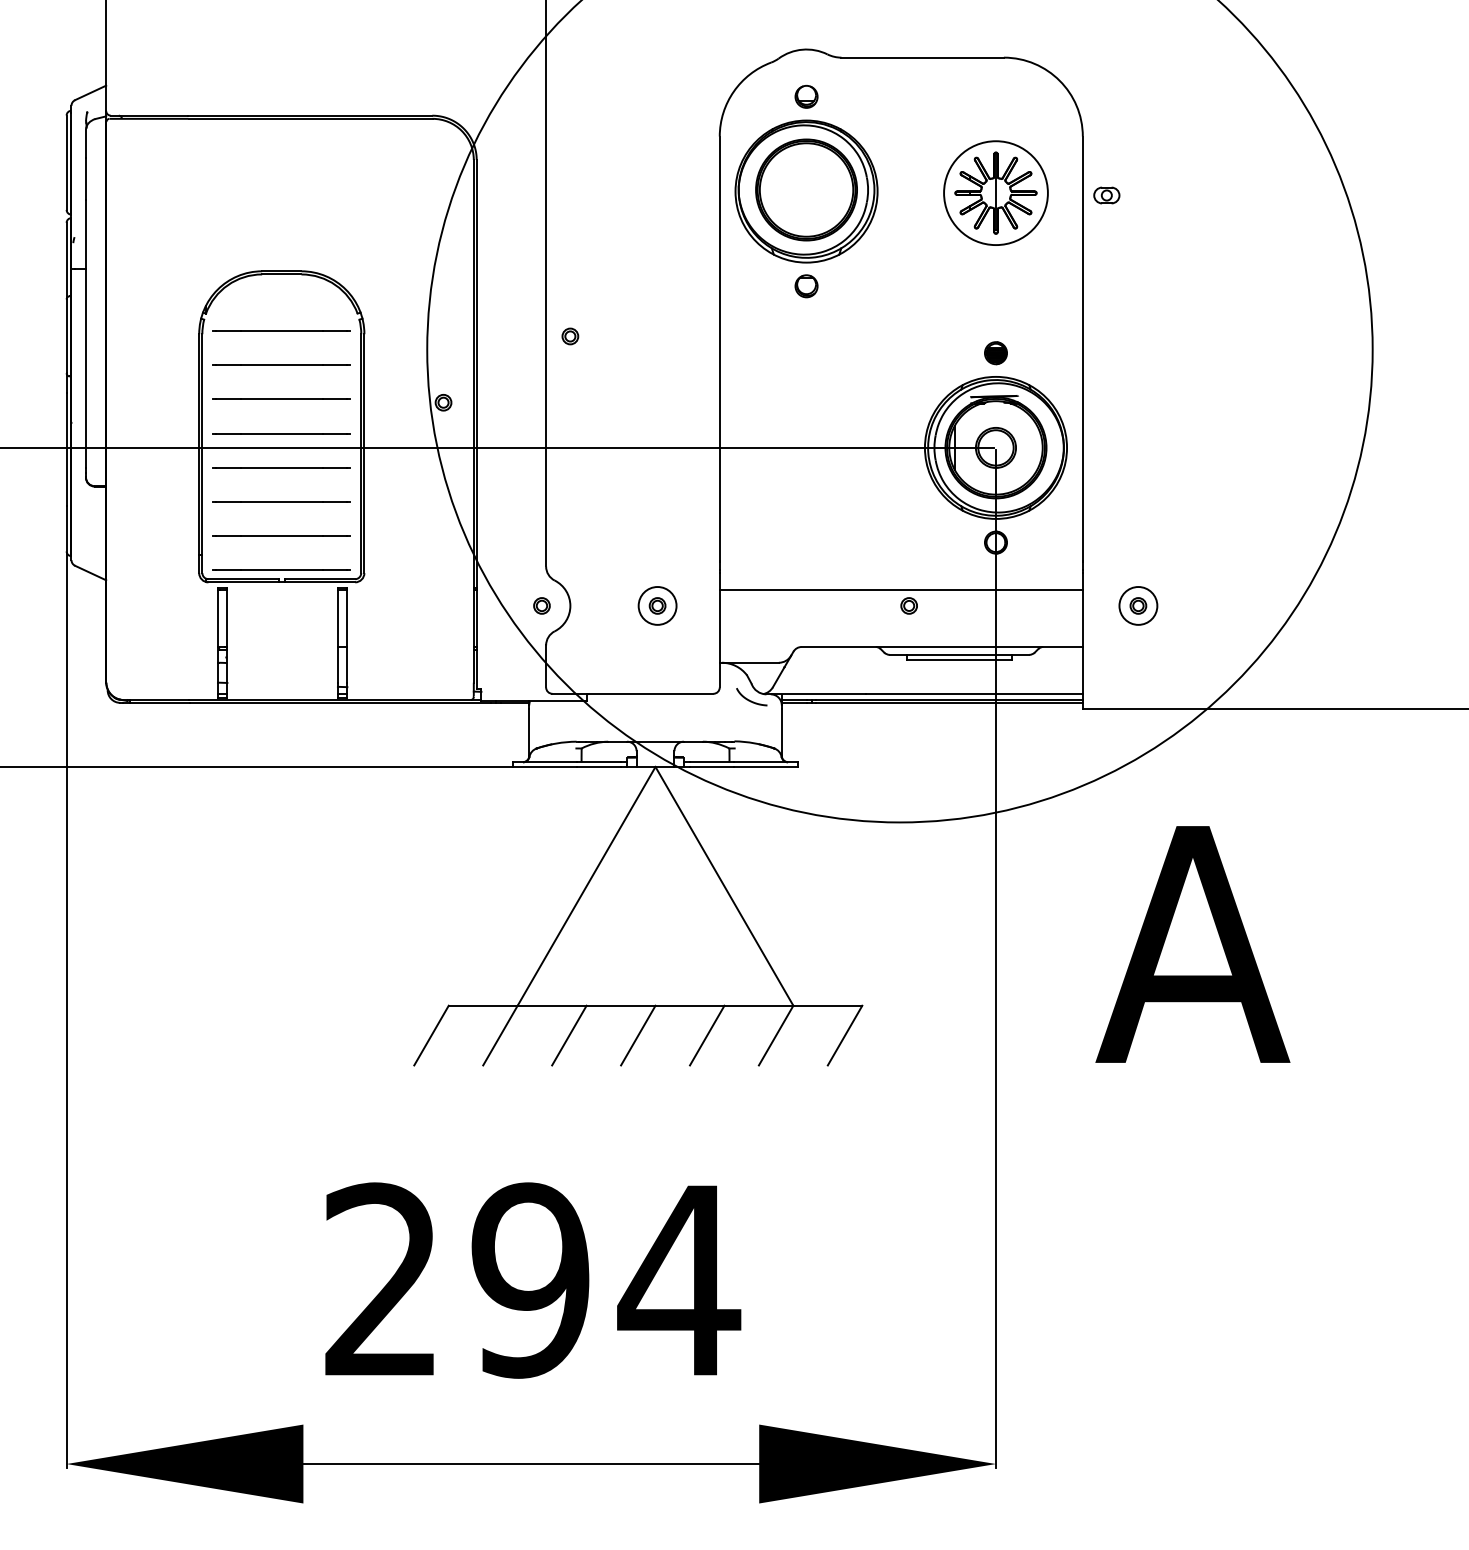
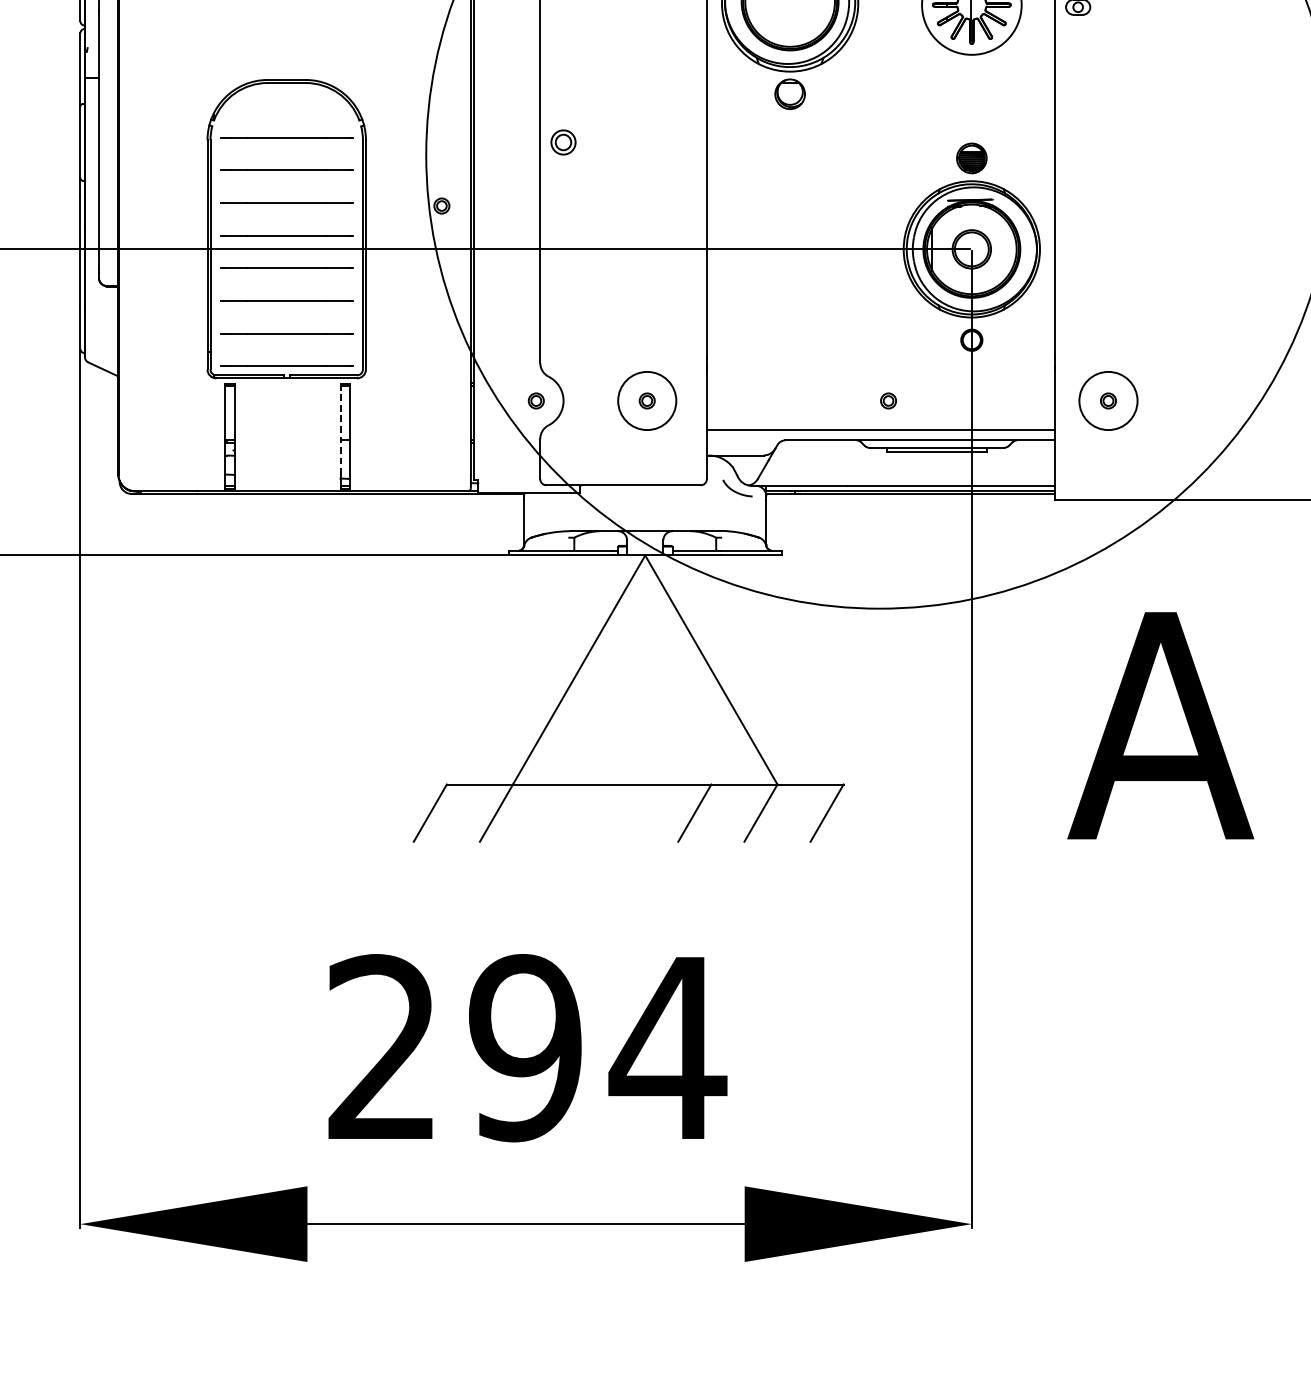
part: (806, 286) -> (790, 94), size x1.4
part: (570, 336) -> (563, 142), size x1.6
part: (995, 353) -> (971, 158), size x1.4
line: (900, 590) -> (880, 430), moved
circle: (657, 605) -> (647, 400), size x1.6
circle: (1138, 605) -> (1108, 400), size x1.6
line: (337, 635) -> (340, 429), solid -> dashed
line: (569, 1035) -> (562, 813), removed
line: (638, 1035) -> (628, 813), removed

